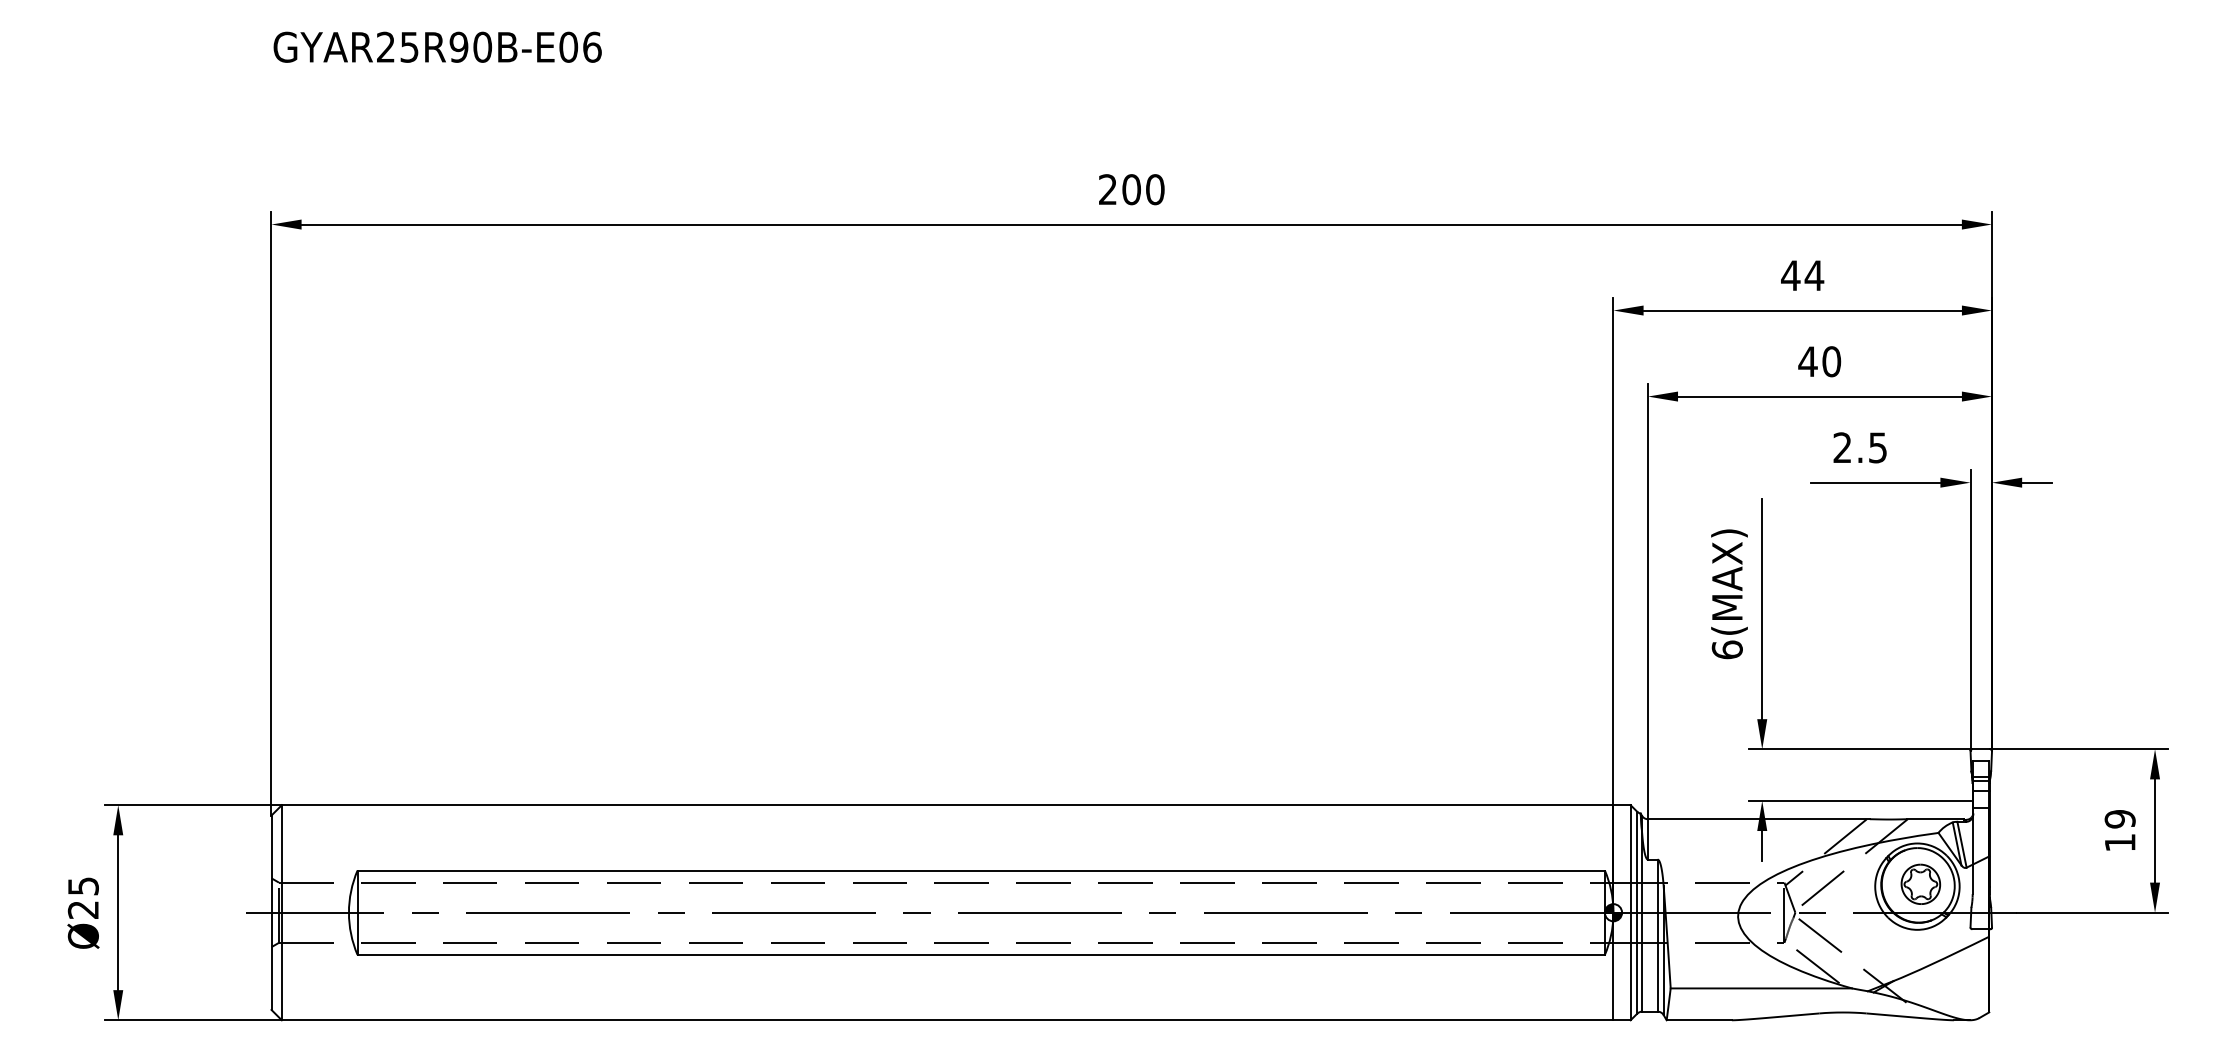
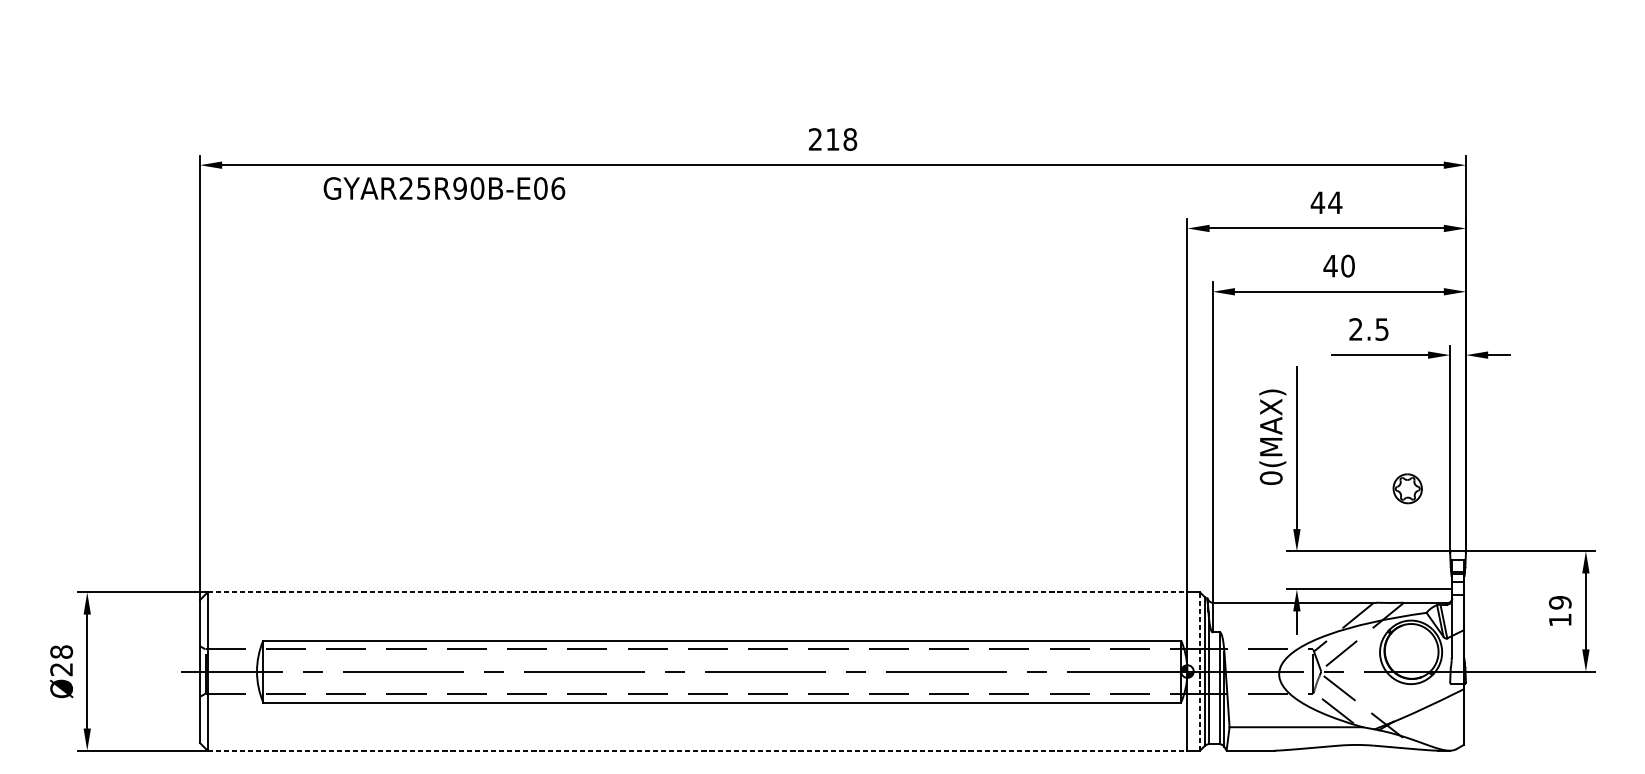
text: (437, 46) -> (444, 187), moved
text: (1143, 189) -> (841, 139), 200 -> 218
text: (1726, 649) -> (1270, 477), 6(MAX) -> 0(MAX)
line: (947, 805) -> (697, 592), solid -> dashed
part: (1920, 883) -> (1407, 488), moved
text: (82, 886) -> (60, 652), Ø25 -> Ø28
line: (1630, 912) -> (1199, 671), solid -> dashed
line: (947, 1020) -> (697, 750), solid -> dashed

